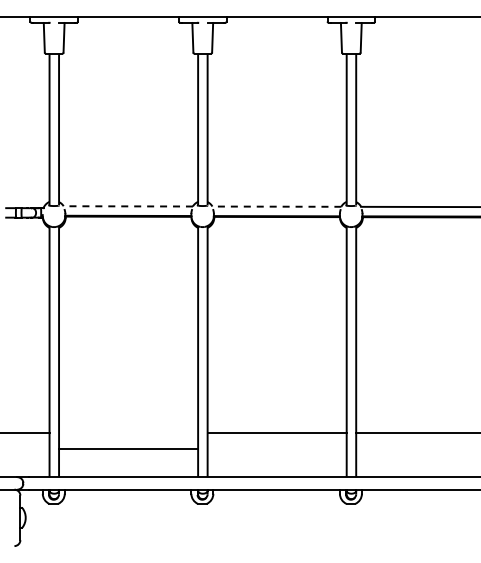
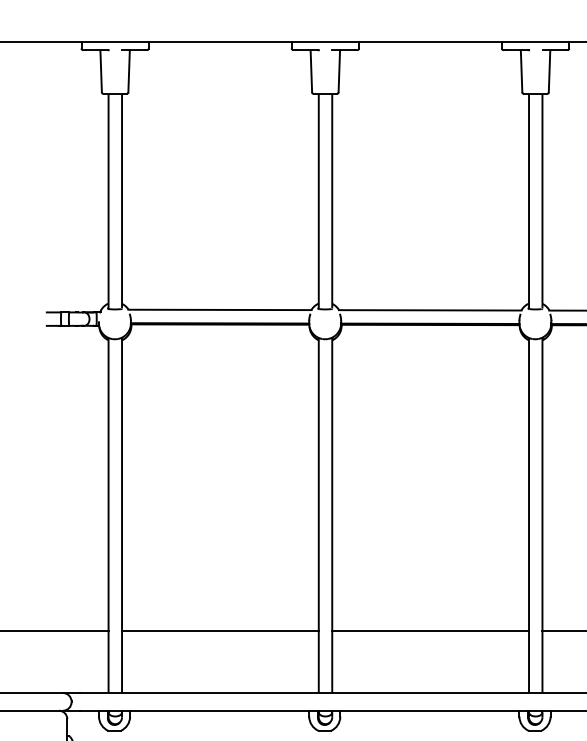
line: (128, 206) -> (220, 310), dashed -> solid
line: (276, 206) -> (429, 310), dashed -> solid
line: (128, 449) -> (220, 631), moved

